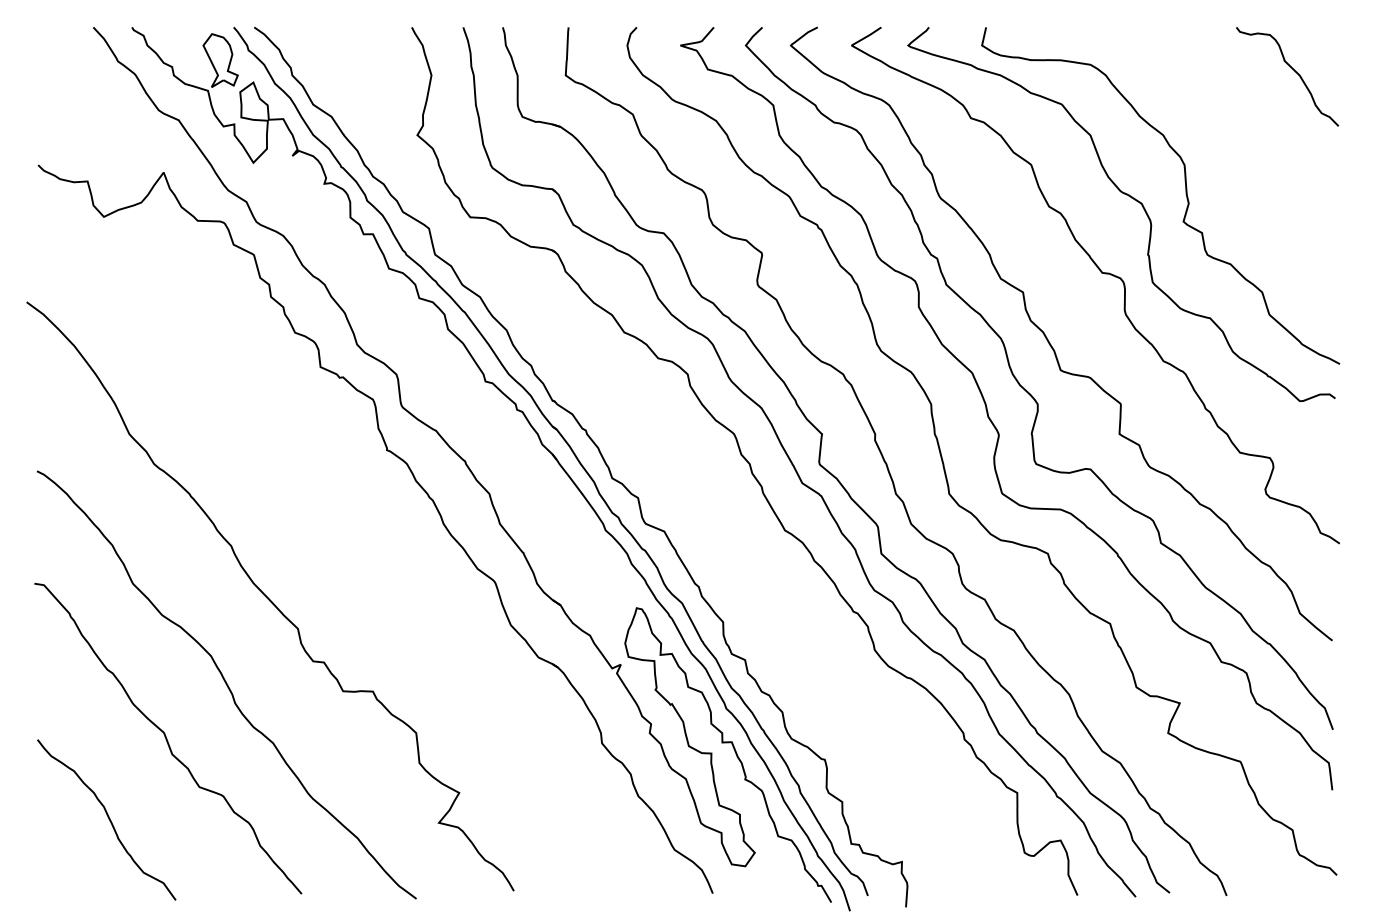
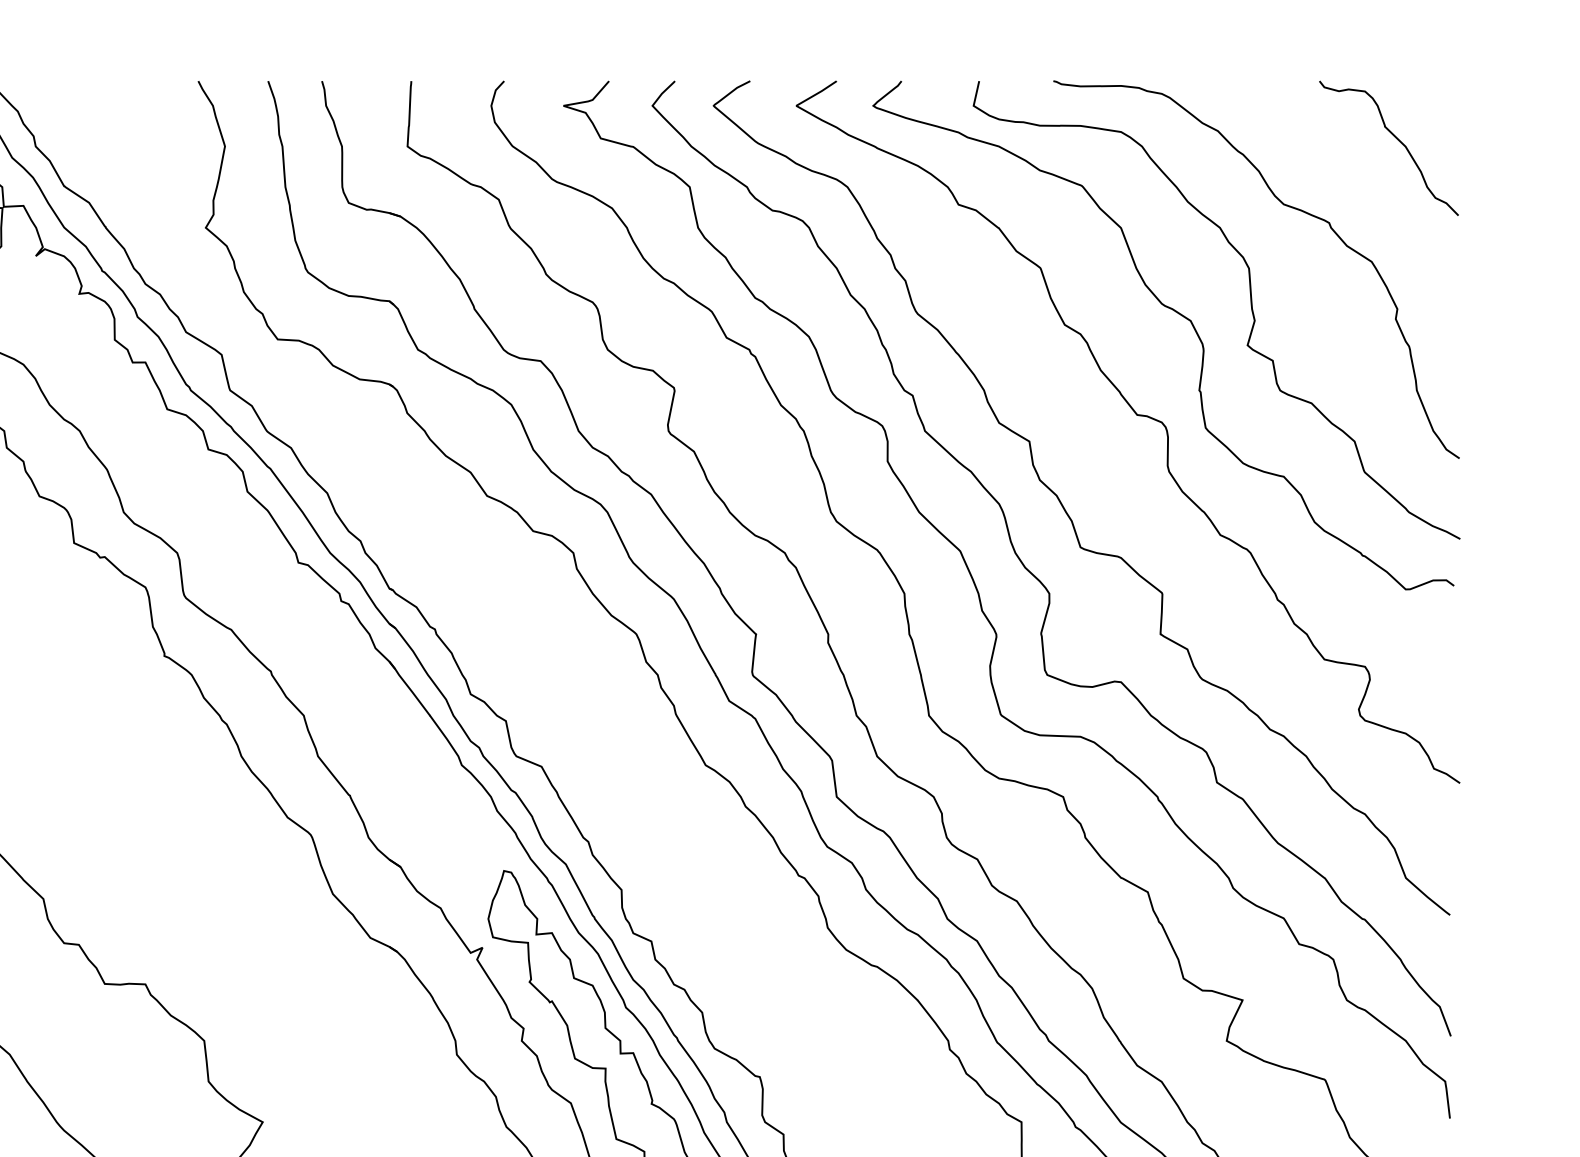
curve: (1210, 119) -> (1284, 206), added

